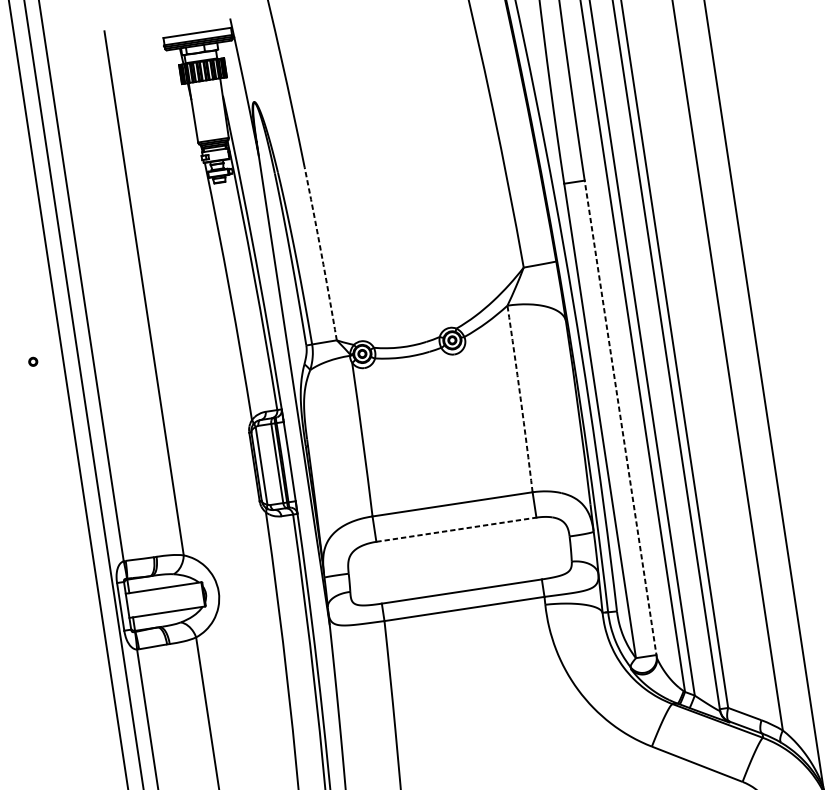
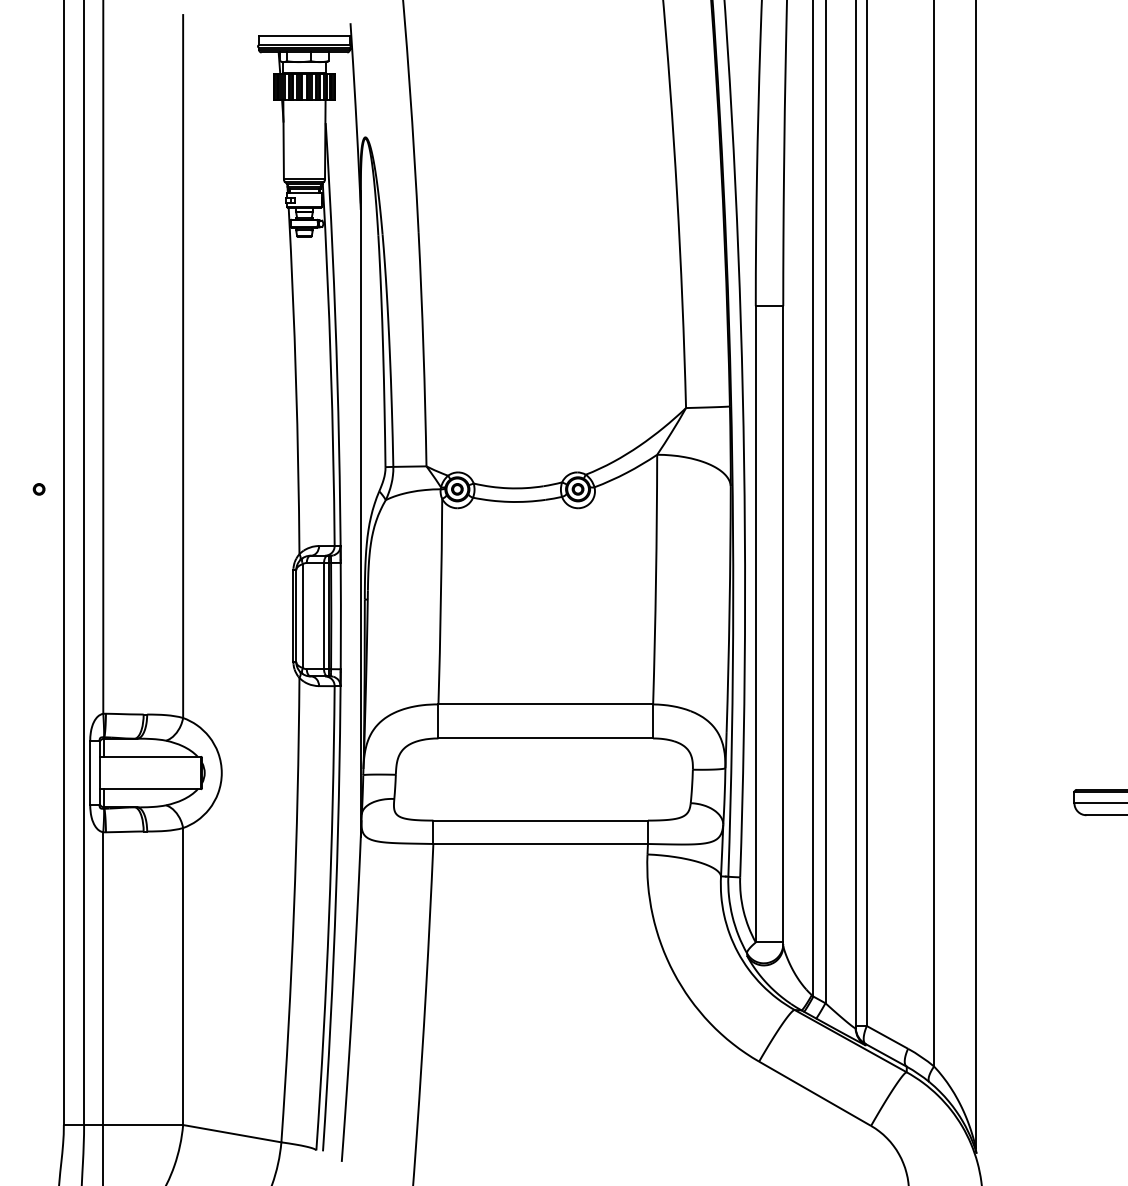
arc: (321, 253) -> (423, 349), dashed -> solid
part: (32, 362) -> (38, 489), moved
arc: (521, 398) -> (656, 579), dashed -> solid
line: (620, 418) -> (783, 625), dashed -> solid
line: (456, 529) -> (546, 738), dashed -> solid

